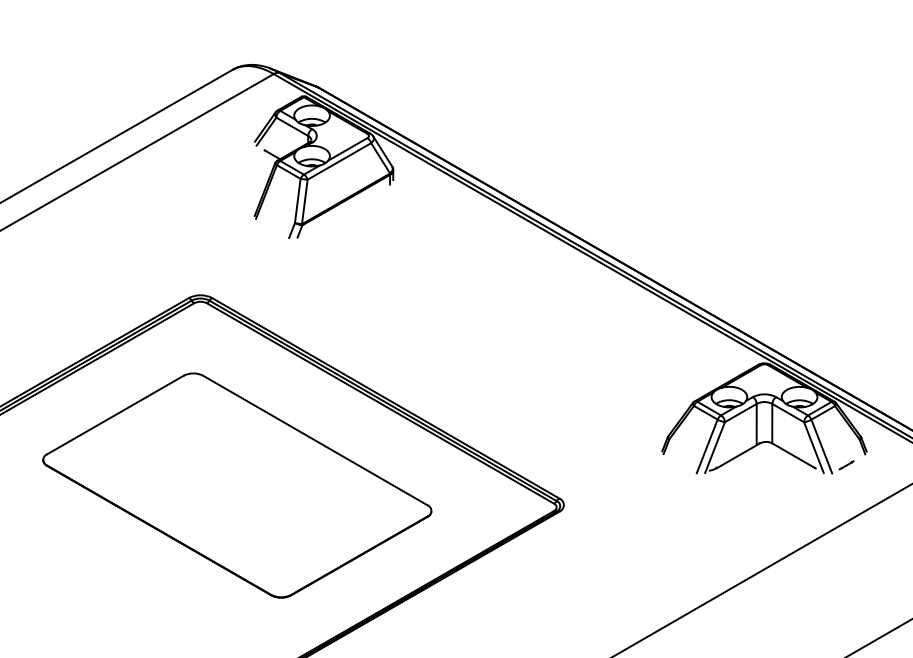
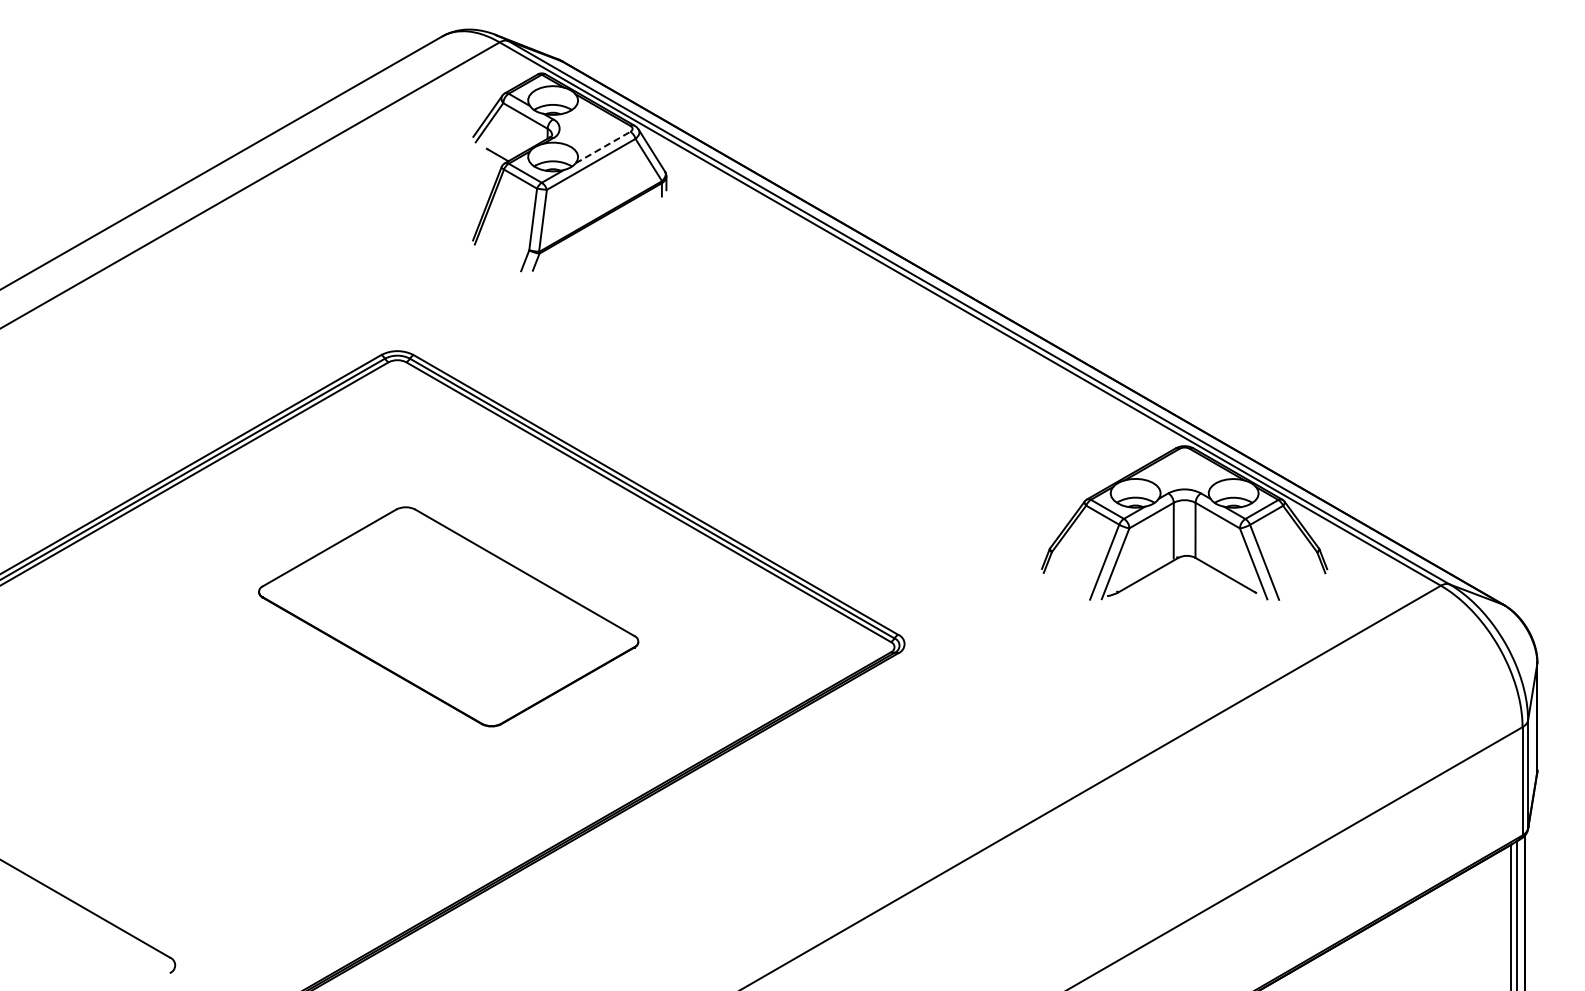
line: (348, 149) -> (603, 147), solid -> dashed
line: (846, 465) -> (1299, 588), removed
part: (237, 485) -> (448, 616), size x0.7

